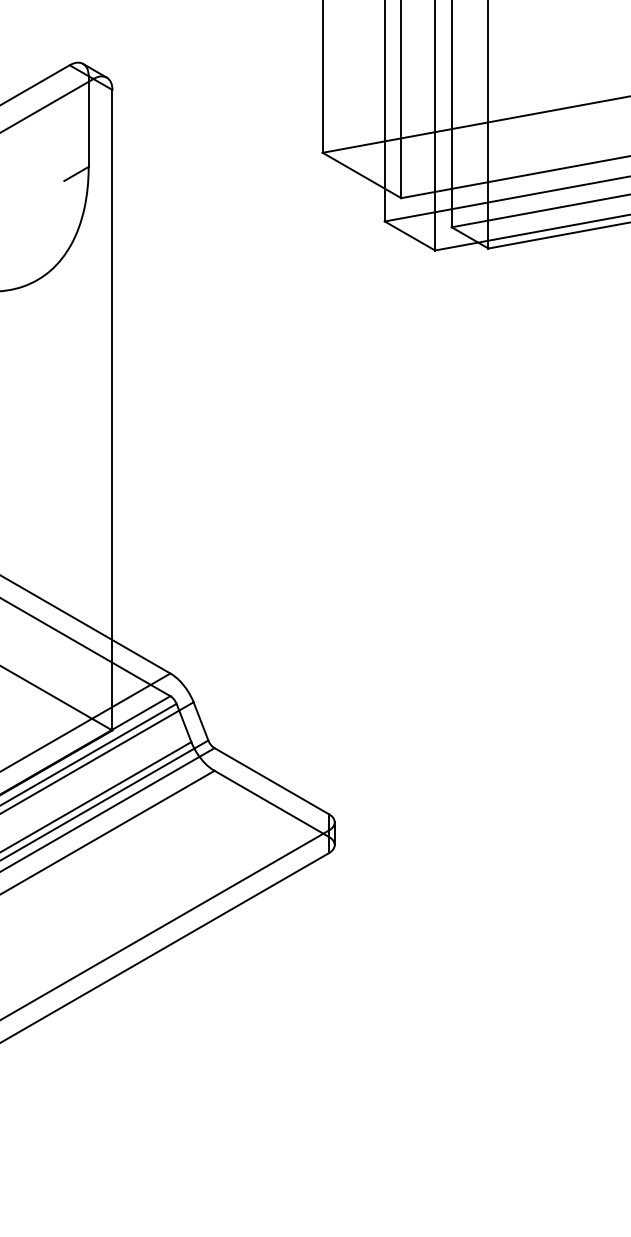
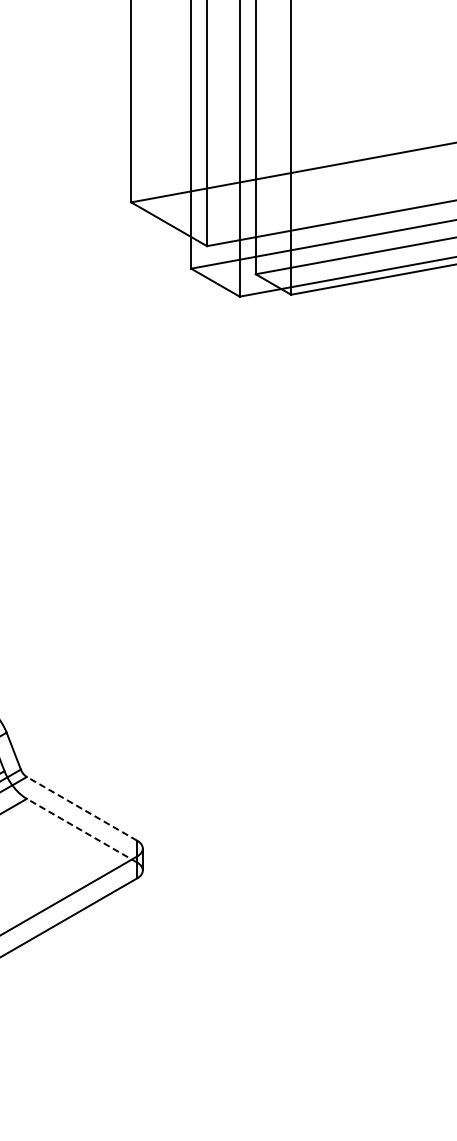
line: (271, 780) -> (81, 808), solid -> dashed
line: (271, 803) -> (81, 830), solid -> dashed

